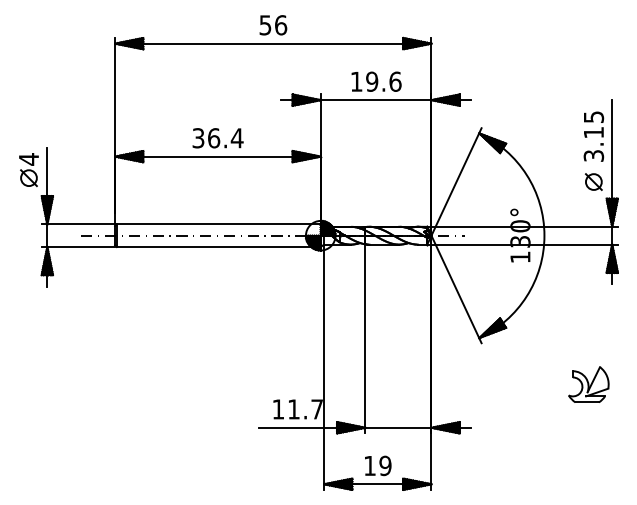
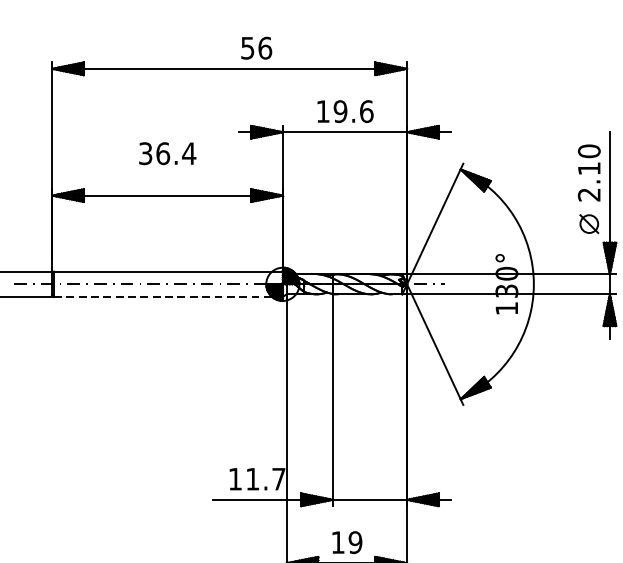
text: (273, 25) -> (256, 48), moved
text: (593, 136) -> (588, 173), 3.15 -> 2.10
text: (217, 138) -> (167, 153), moved
line: (218, 247) -> (168, 297), solid -> dashed
part: (588, 384) -> (583, 451), removed

